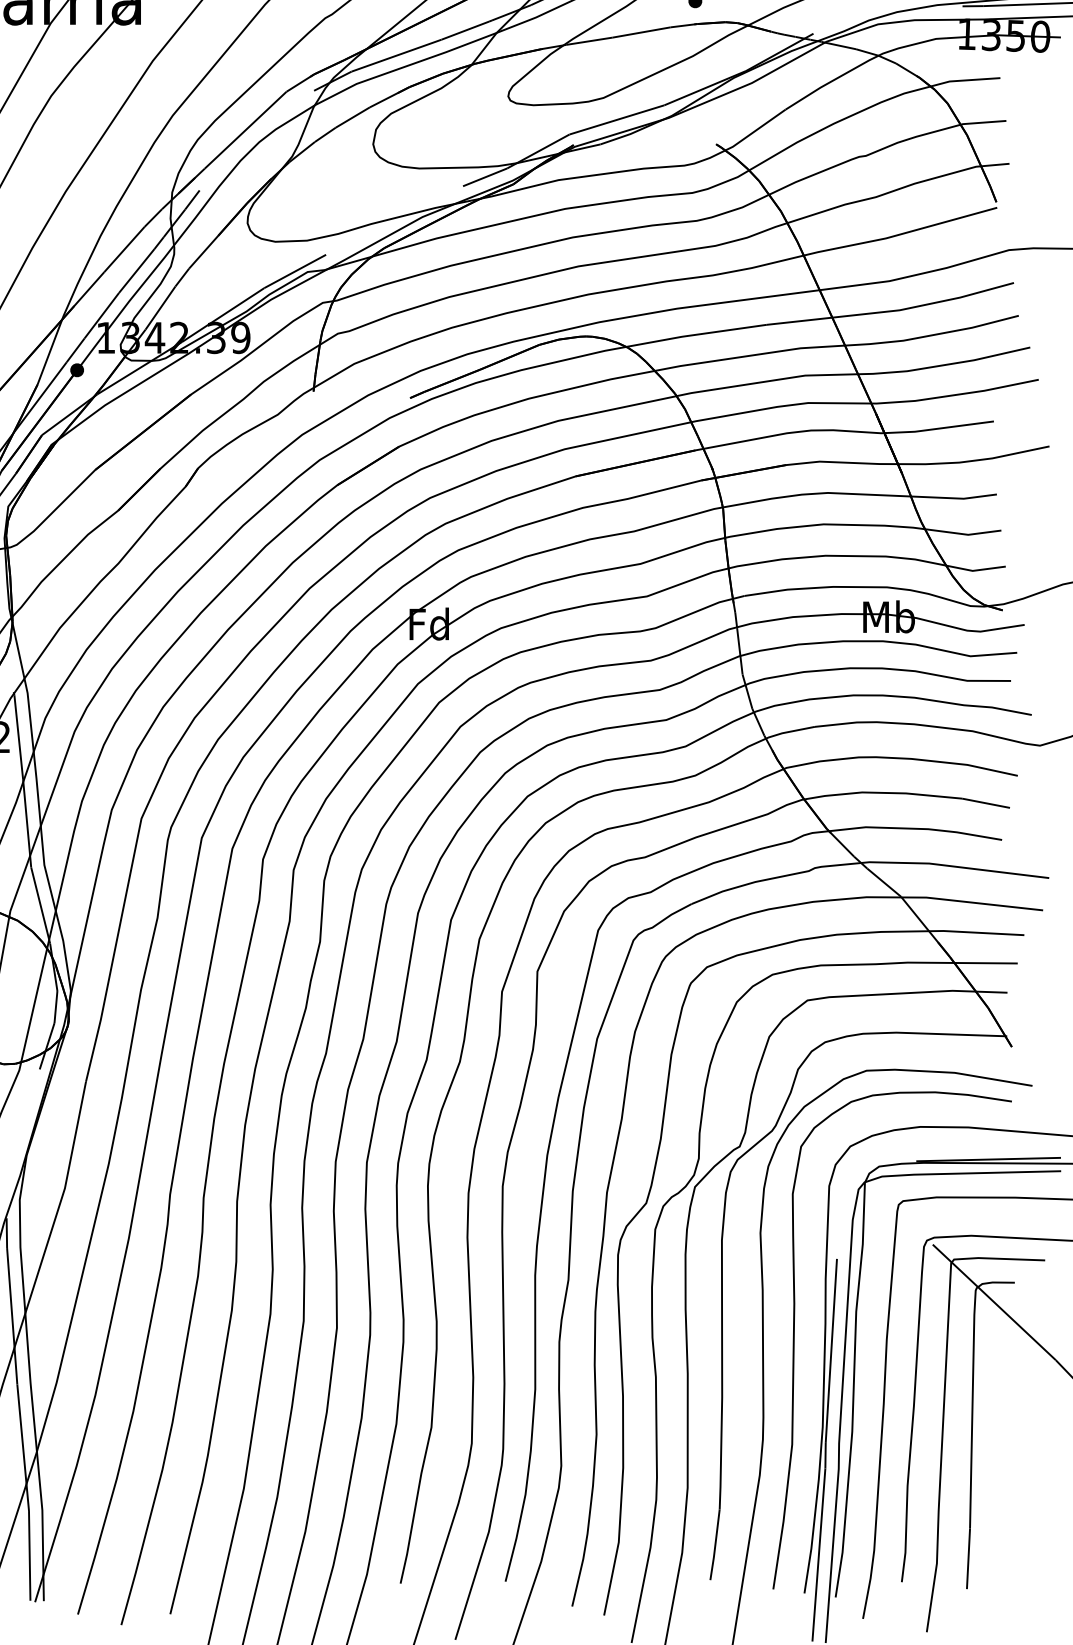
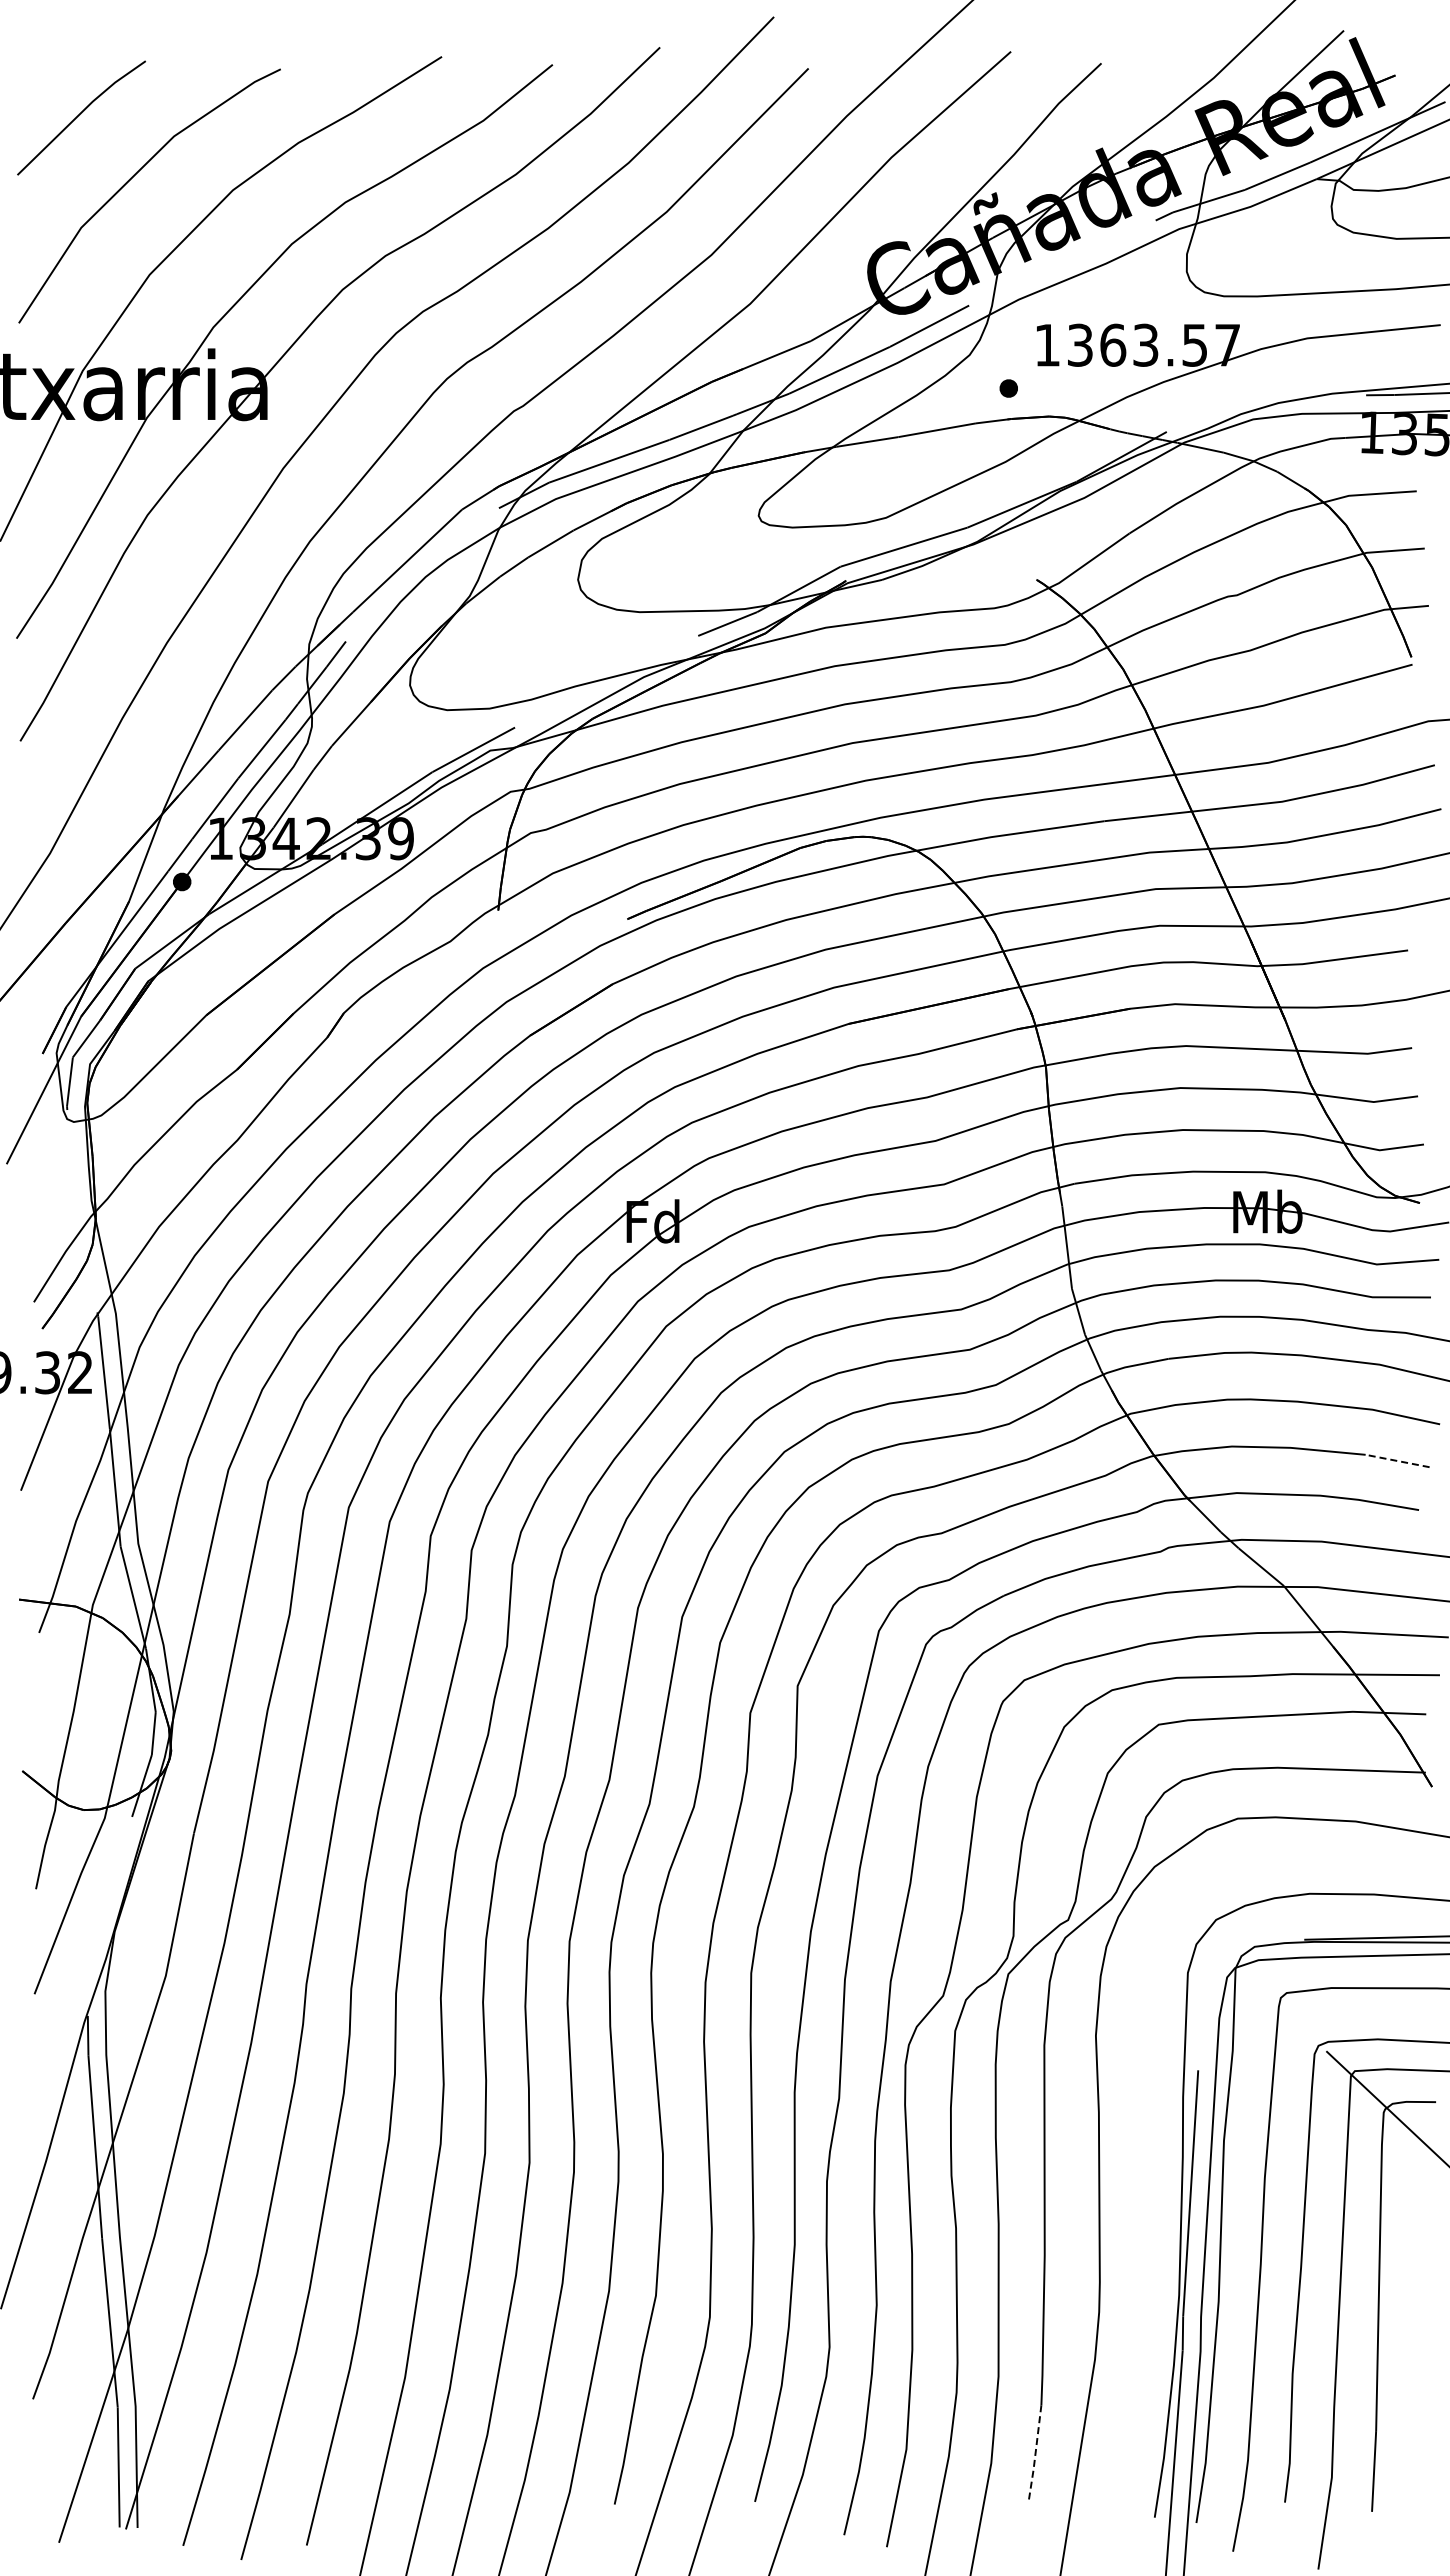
line: (986, 803) -> (1397, 1461), solid -> dashed
curve: (794, 1340) -> (1141, 2179), removed
line: (715, 1545) -> (1035, 2453), solid -> dashed

